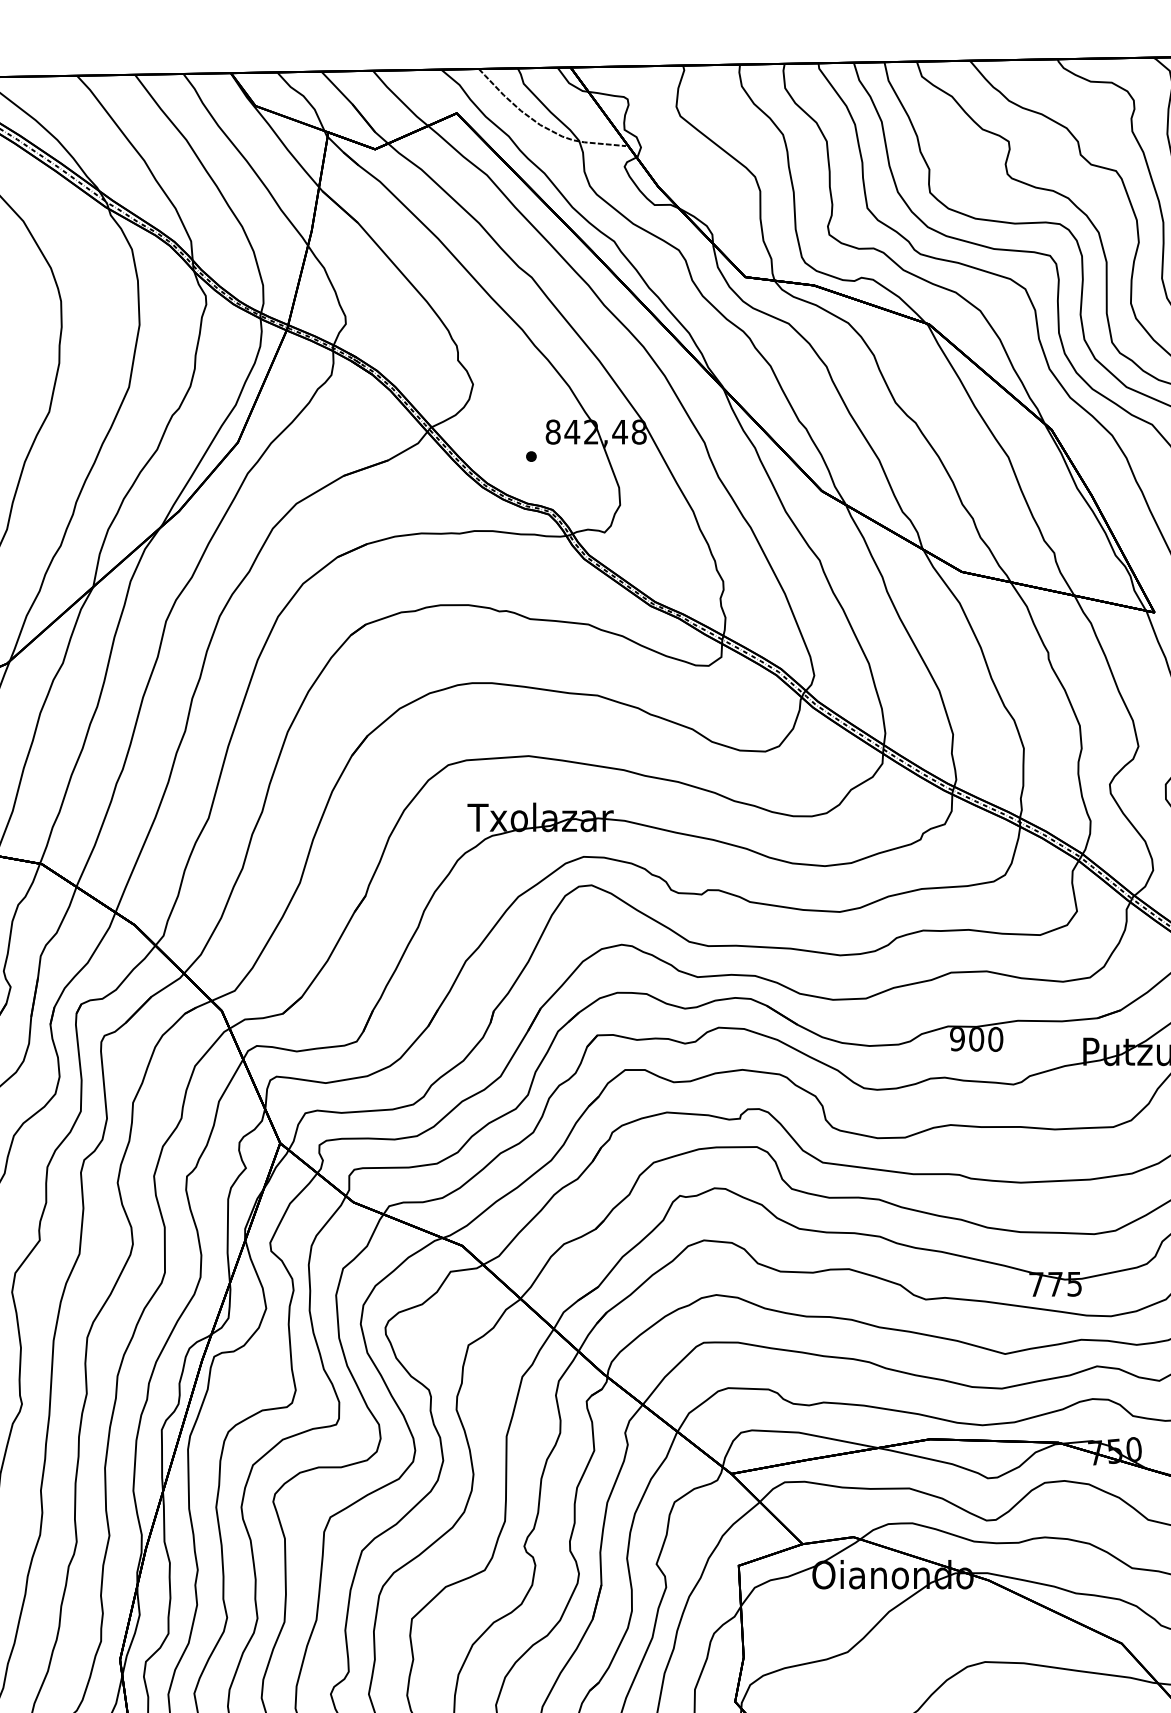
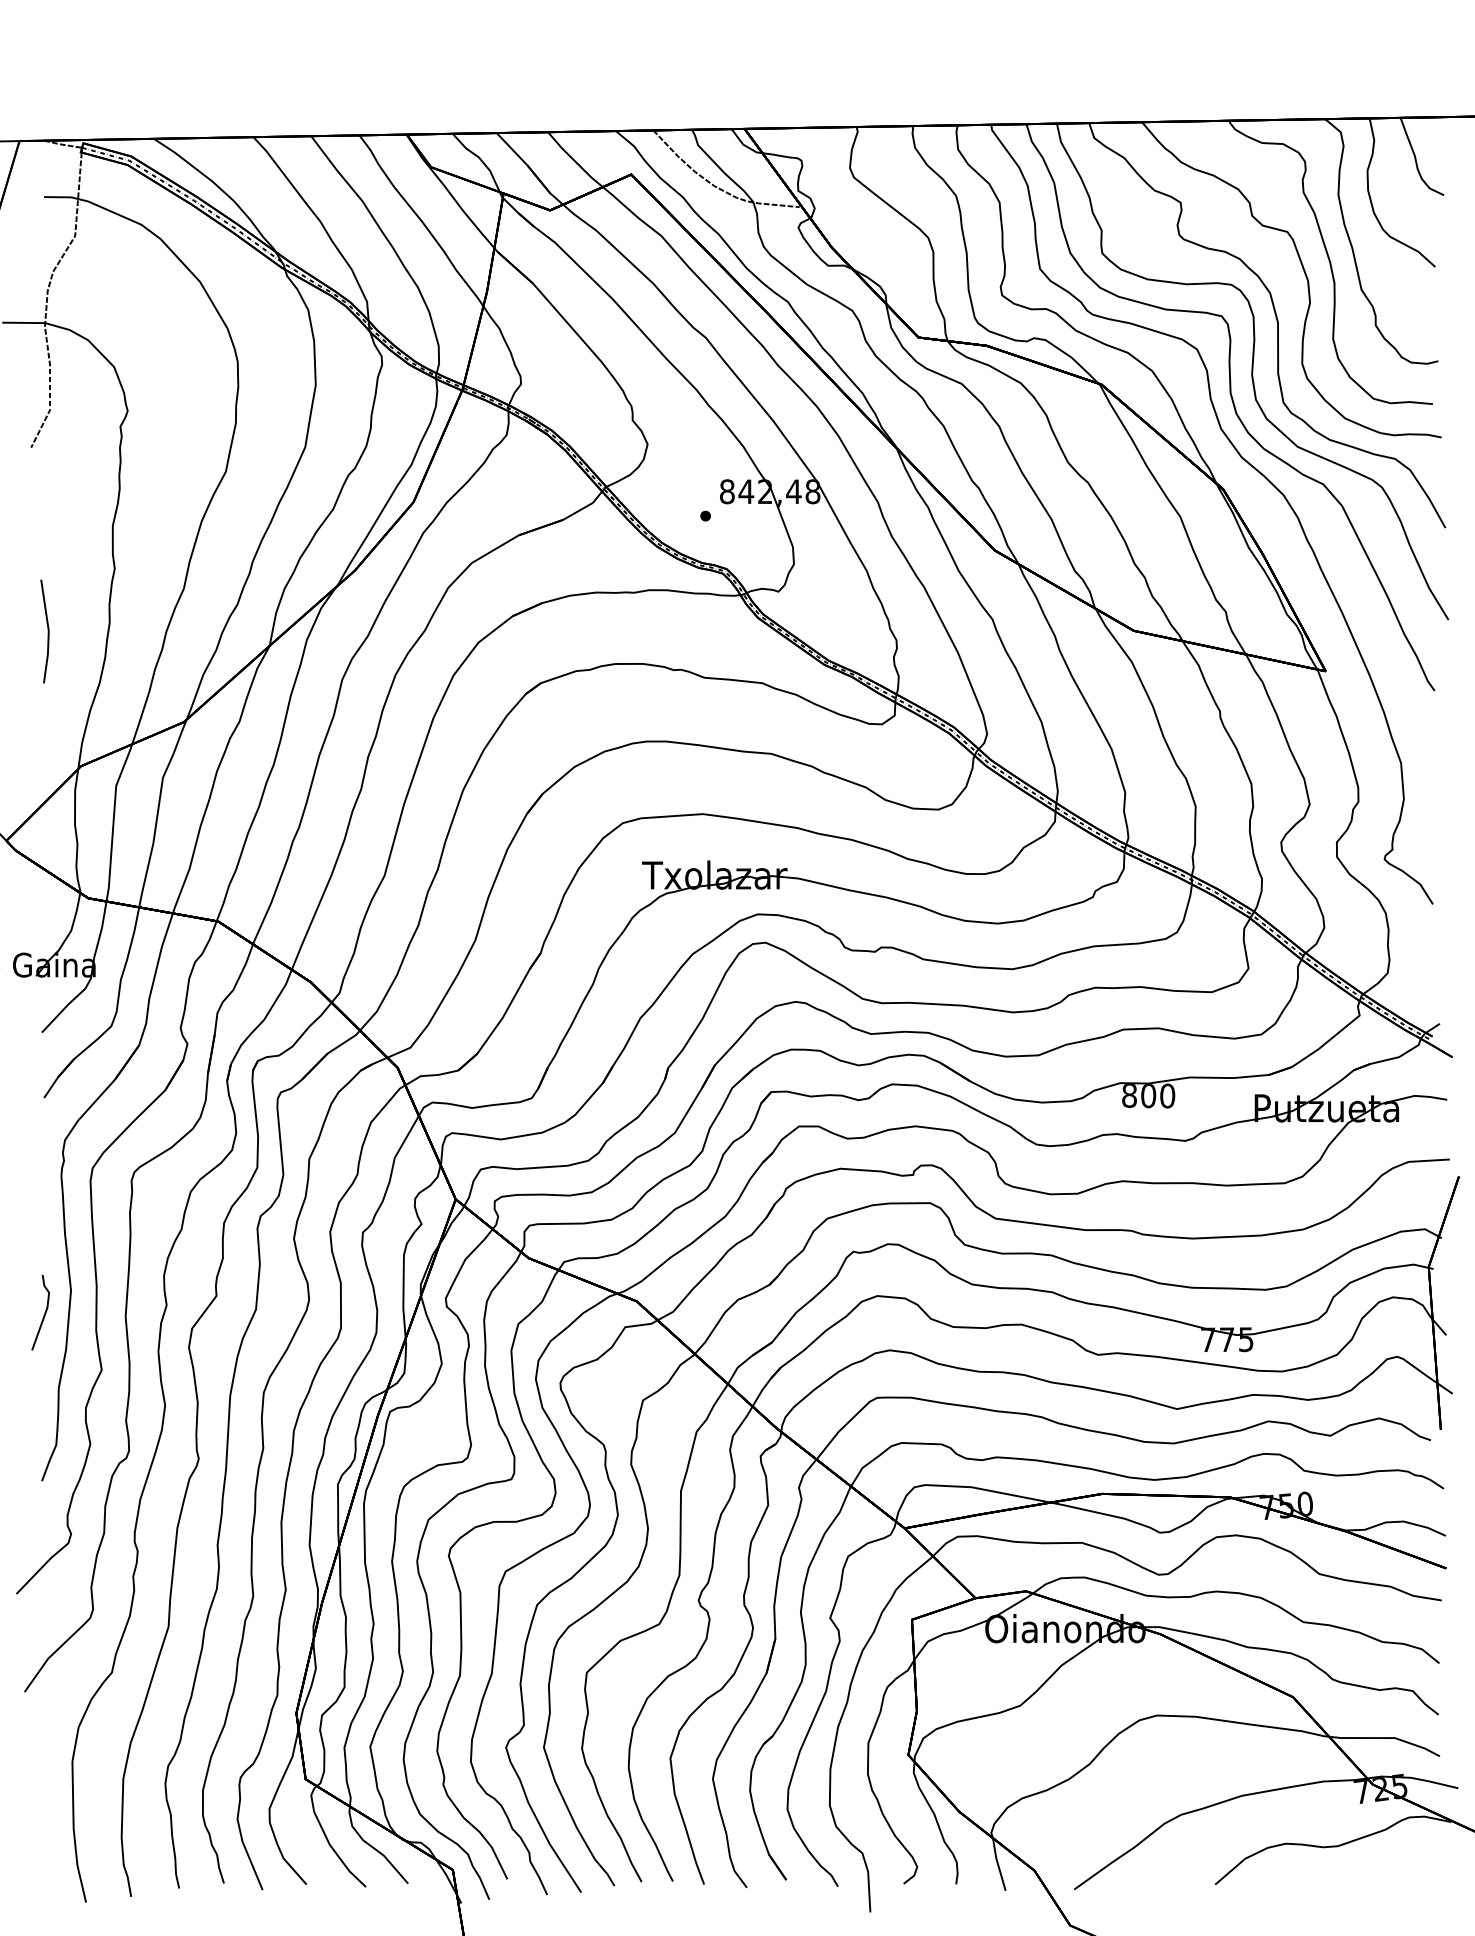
text: (957, 1038) -> (1129, 1095), 900 -> 800

